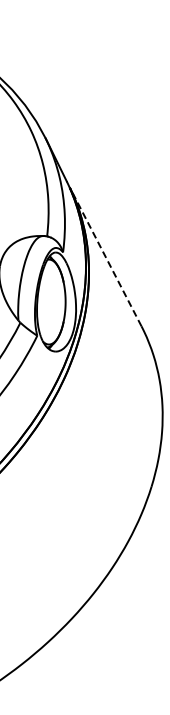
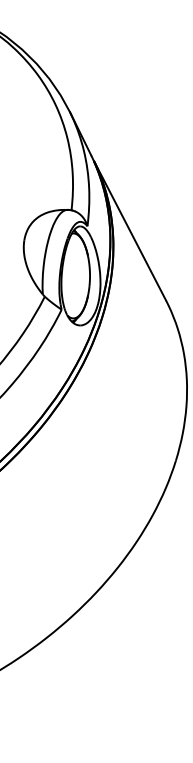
line: (105, 256) -> (129, 230), dashed -> solid

